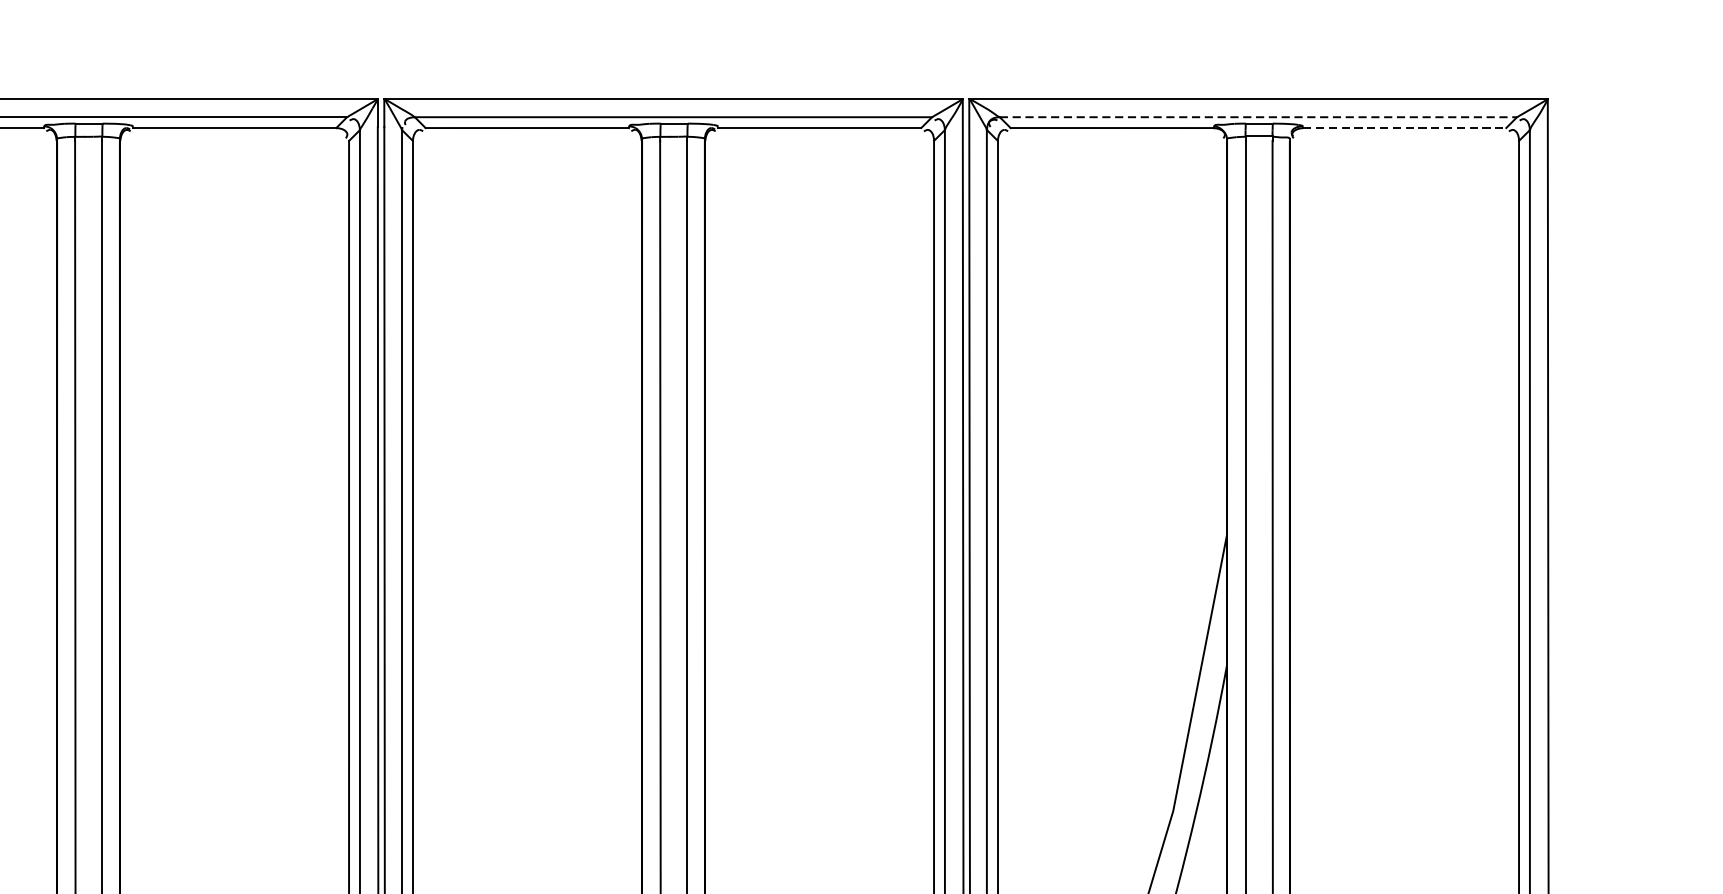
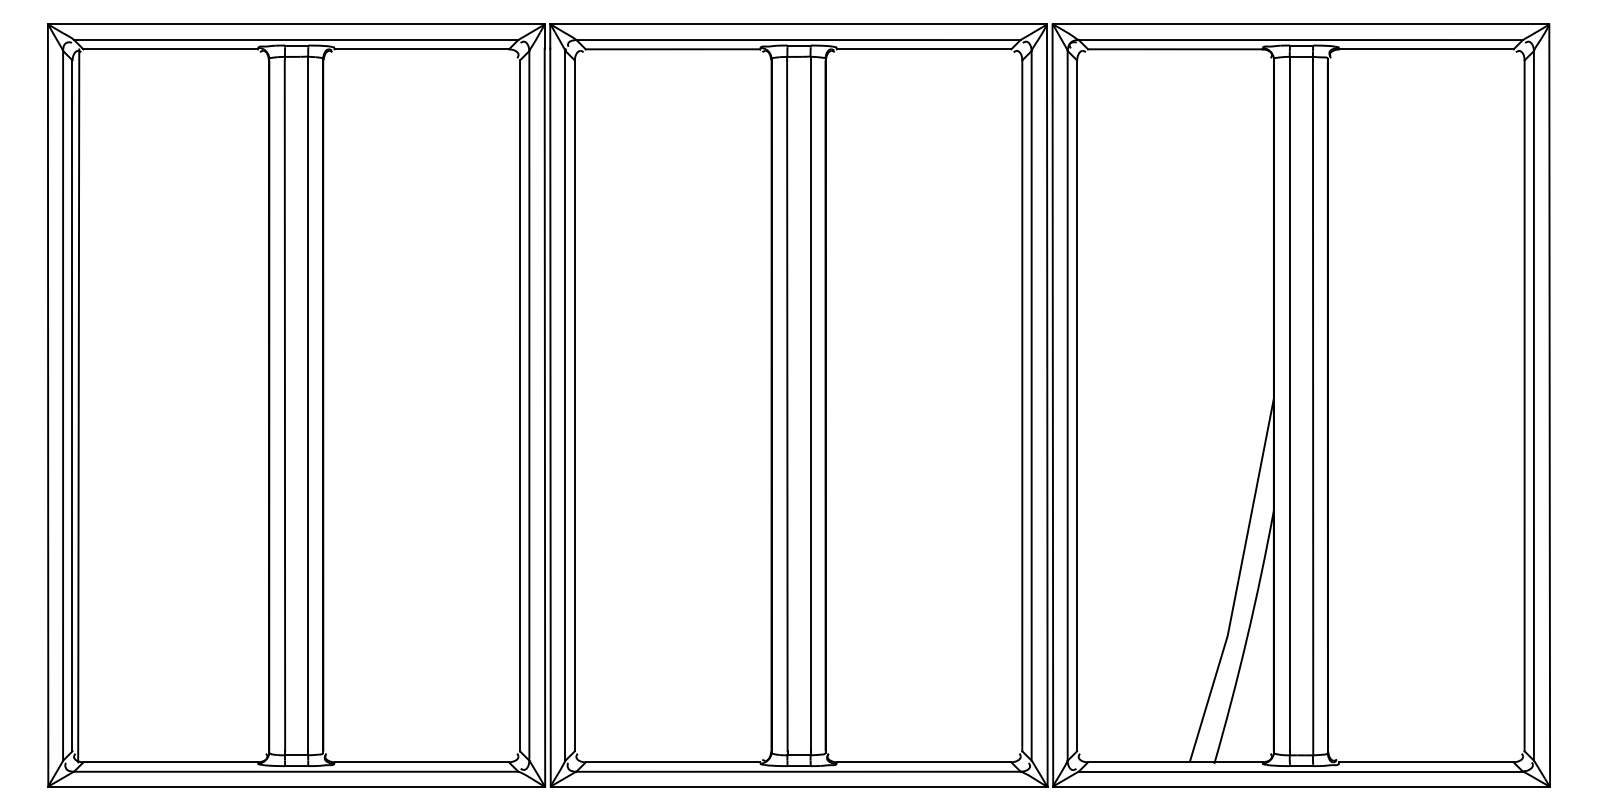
line: (1259, 117) -> (1301, 40), dashed -> solid
line: (1404, 128) -> (1426, 49), dashed -> solid

